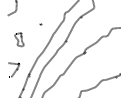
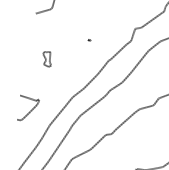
part: (18, 39) -> (46, 58), size x0.62

